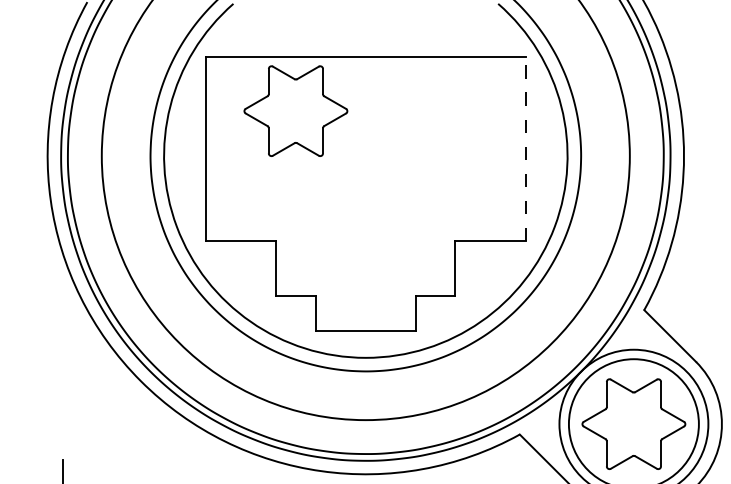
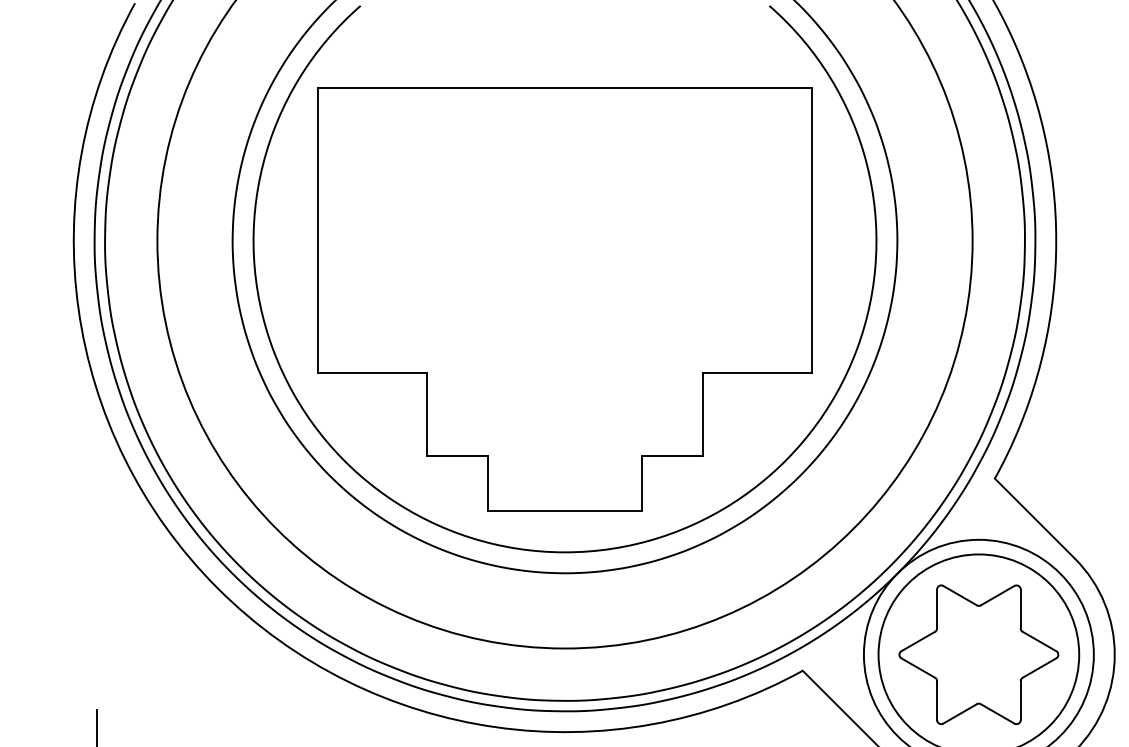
part: (295, 110) -> (456, 170), removed
line: (525, 148) -> (811, 229), dashed -> solid

